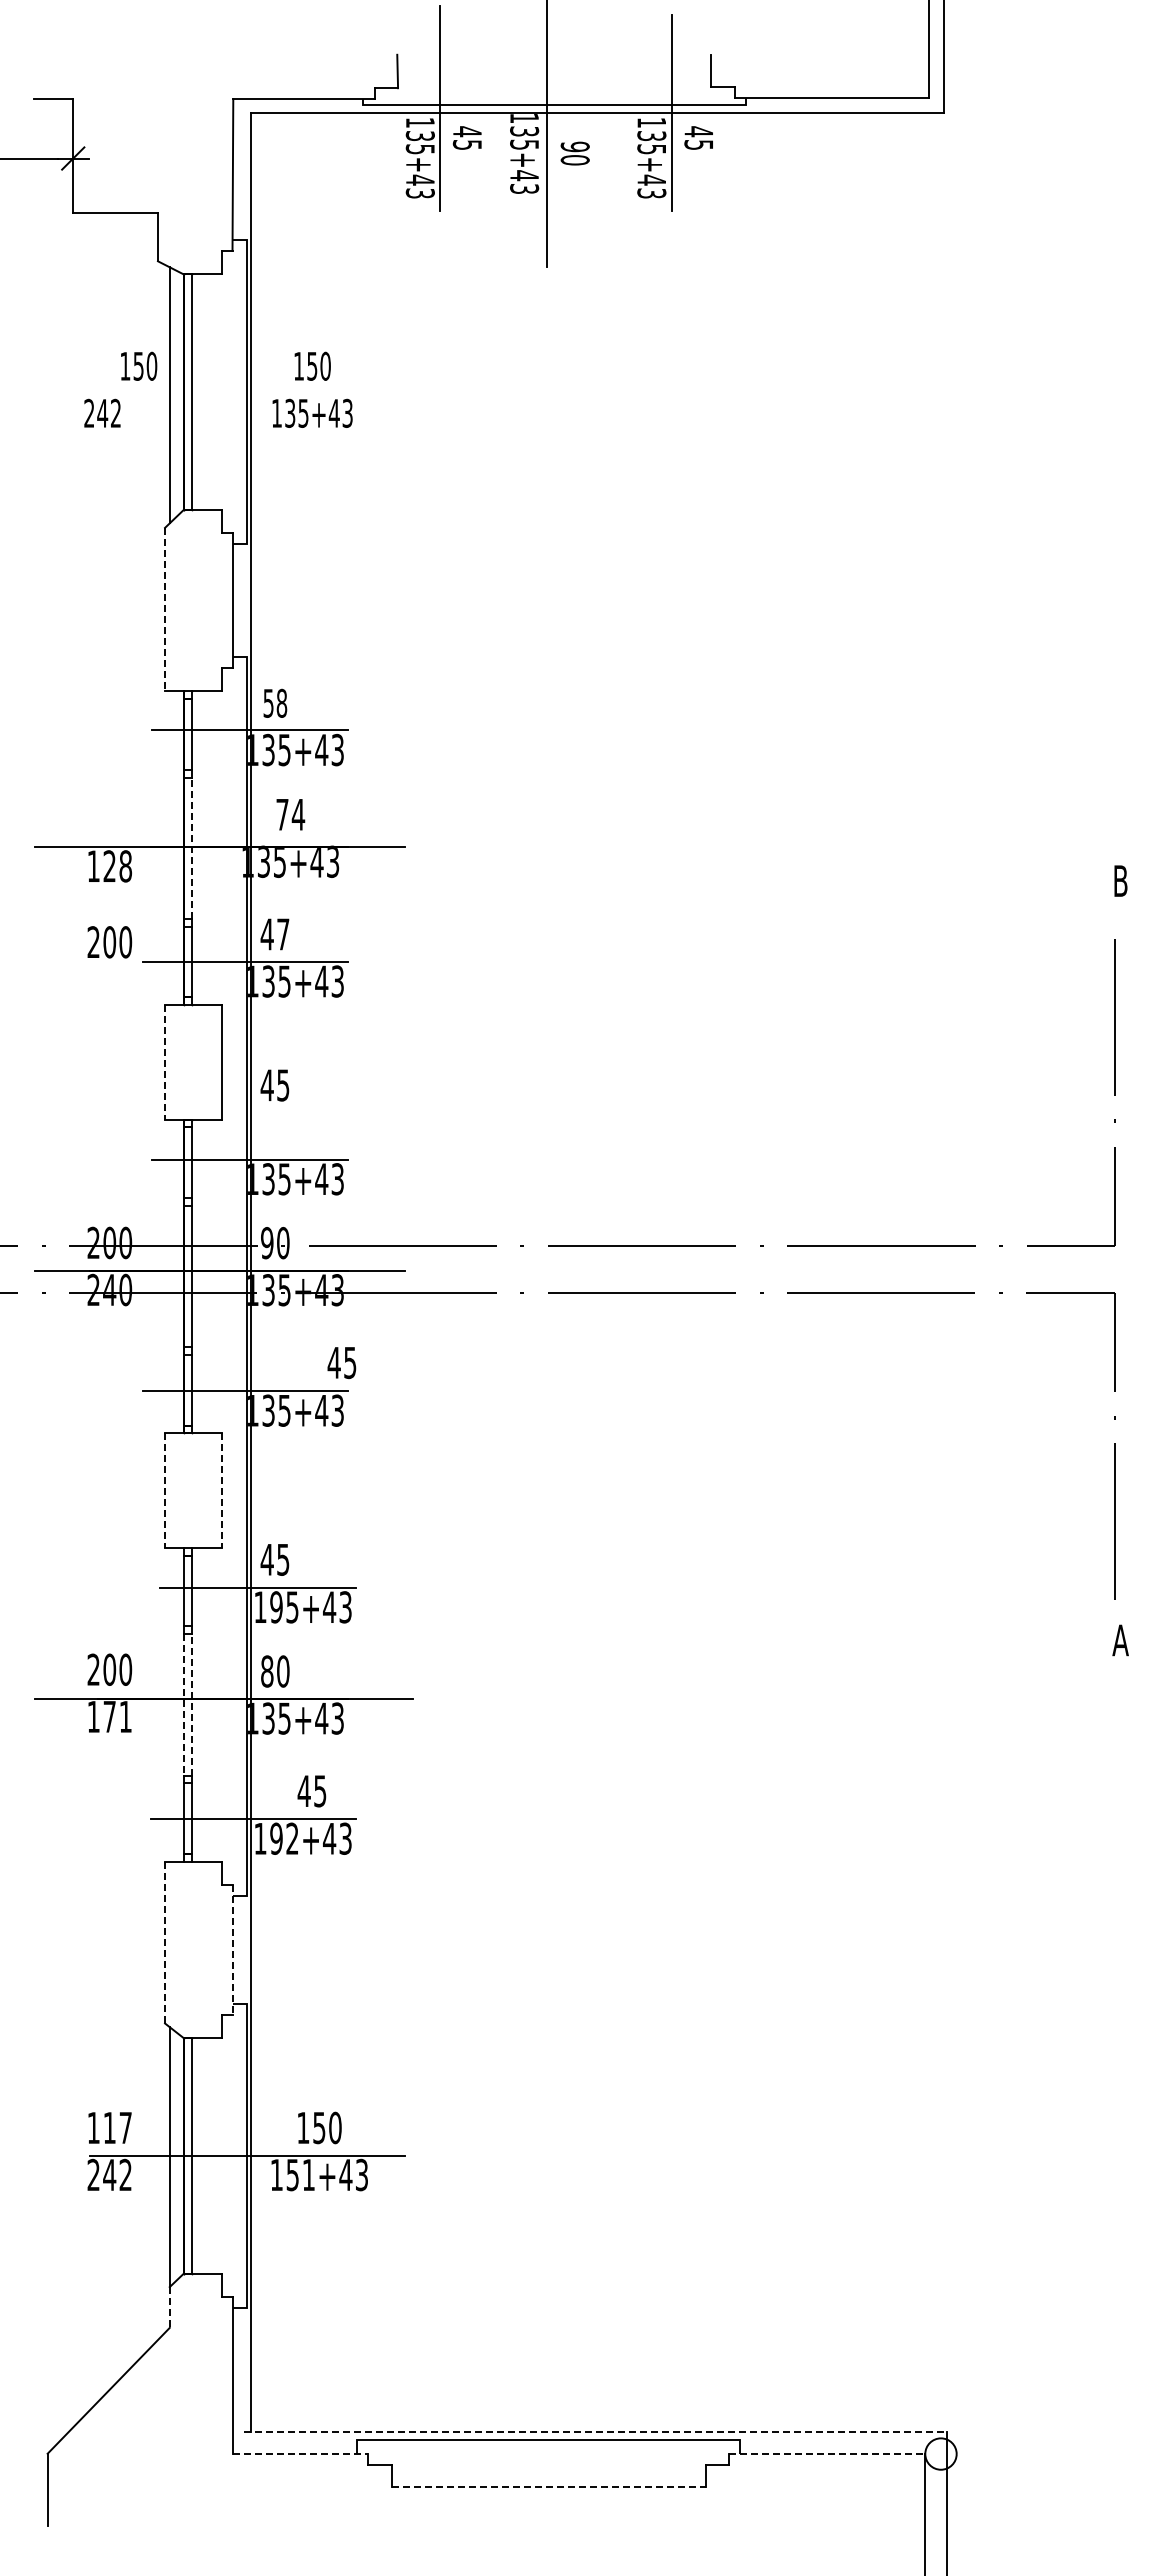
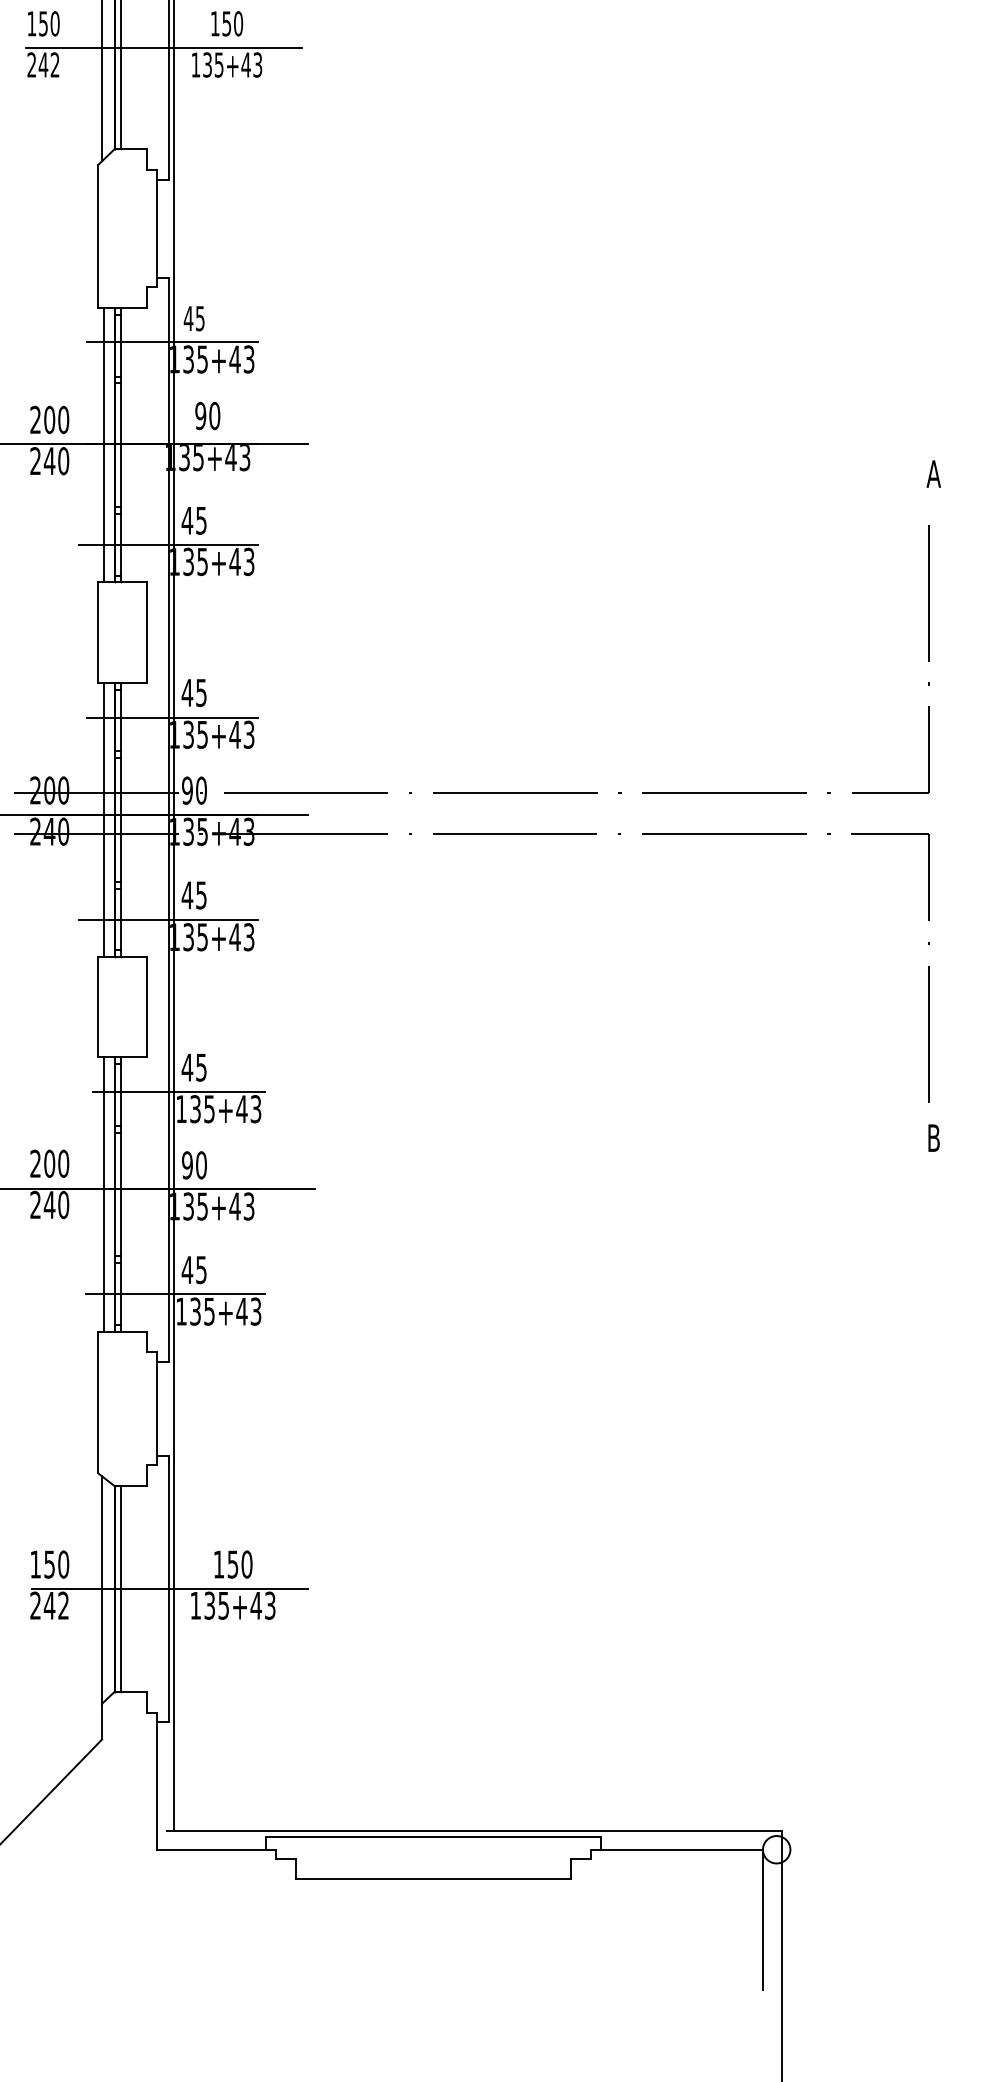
text: (139, 365) -> (44, 23), moved
line: (240, 393) -> (164, 47), added
line: (165, 609) -> (98, 236), dashed -> solid
text: (275, 702) -> (194, 317), 58 -> 45
text: (290, 814) -> (207, 415), 74 -> 90
line: (171, 848) -> (103, 445), added
line: (191, 848) -> (121, 445), dashed -> solid
text: (109, 866) -> (49, 461), 128 -> 240
text: (1120, 880) -> (933, 473), B -> A
text: (283, 934) -> (201, 520), 47 -> 45
text: (109, 942) -> (49, 420), moved
line: (165, 1062) -> (98, 632), dashed -> solid
text: (274, 1085) -> (193, 693), moved
line: (171, 1276) -> (103, 819), added
text: (341, 1362) -> (193, 895), moved
line: (165, 1491) -> (98, 1007), dashed -> solid
line: (221, 1491) -> (147, 1007), dashed -> solid
text: (276, 1607) -> (195, 1109), 195+43 -> 135+43
text: (1120, 1640) -> (933, 1138), A -> B
text: (267, 1671) -> (187, 1165), 80 -> 90
line: (171, 1704) -> (103, 1194), added
line: (183, 1704) -> (114, 1194), dashed -> solid
line: (191, 1704) -> (121, 1194), dashed -> solid
text: (109, 1716) -> (49, 1204), 171 -> 240
text: (311, 1791) -> (193, 1270), moved
text: (284, 1838) -> (202, 1311), 192+43 -> 135+43
line: (165, 1942) -> (98, 1402), dashed -> solid
line: (232, 1950) -> (157, 1409), dashed -> solid
text: (117, 2127) -> (56, 1564), 117 -> 150
text: (300, 2174) -> (216, 1605), 151+43 -> 135+43
line: (169, 2308) -> (101, 1722), dashed -> solid
line: (596, 2432) -> (475, 1830), dashed -> solid
line: (300, 2454) -> (216, 1850), dashed -> solid
line: (827, 2454) -> (677, 1850), dashed -> solid
line: (548, 2487) -> (433, 1878), dashed -> solid

